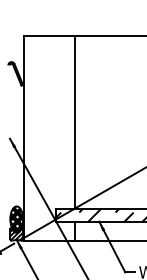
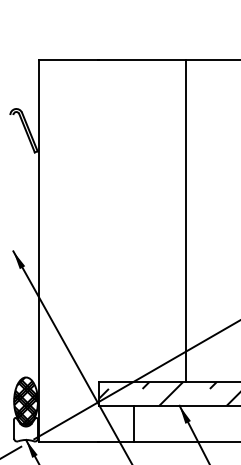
line: (74, 122) -> (185, 221), moved
hatch: (16, 234) -> (25, 429), removed

